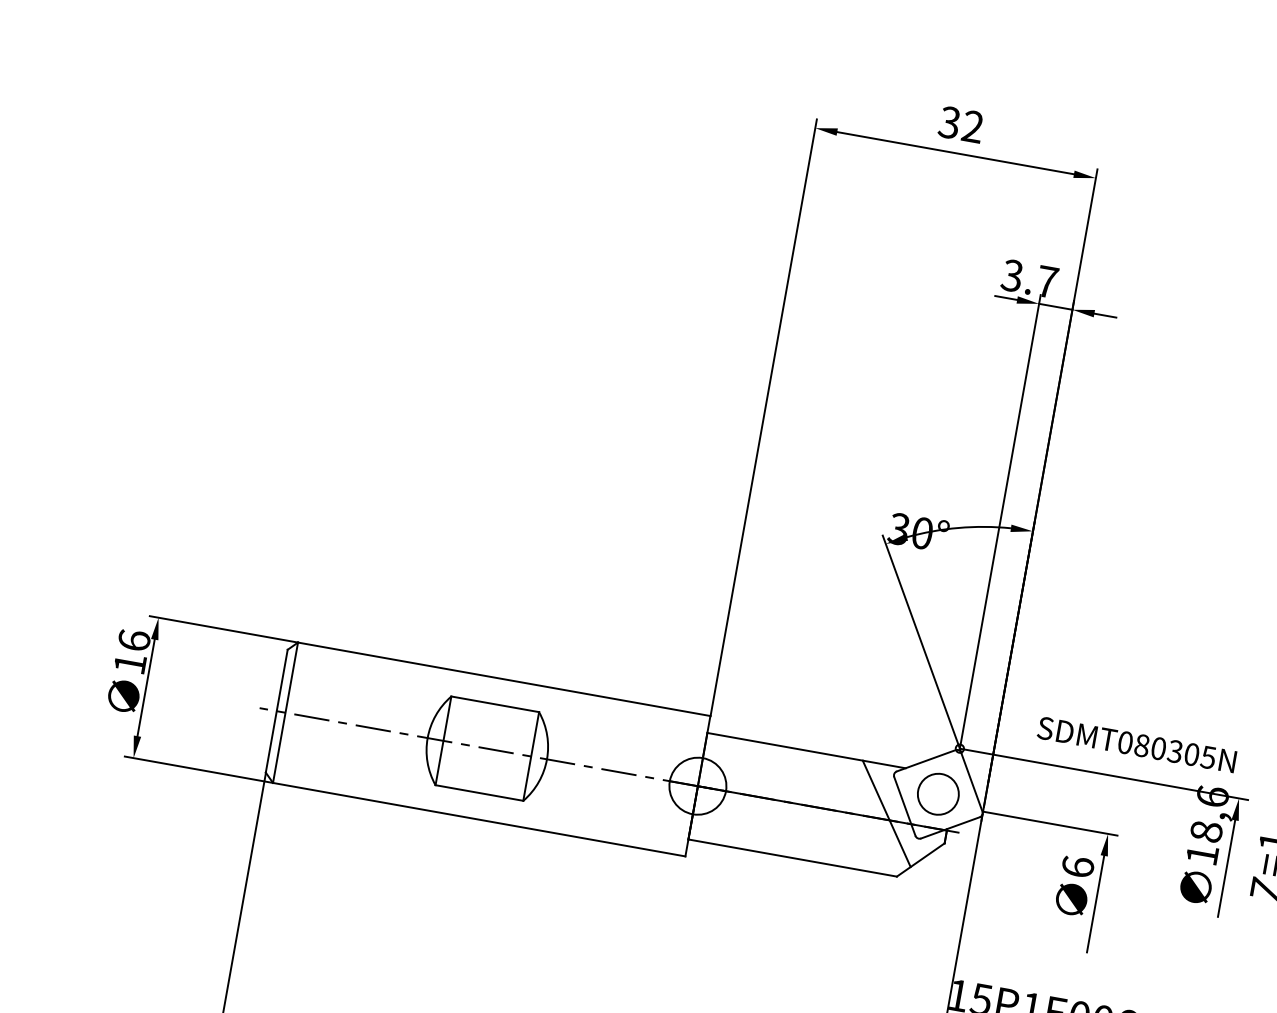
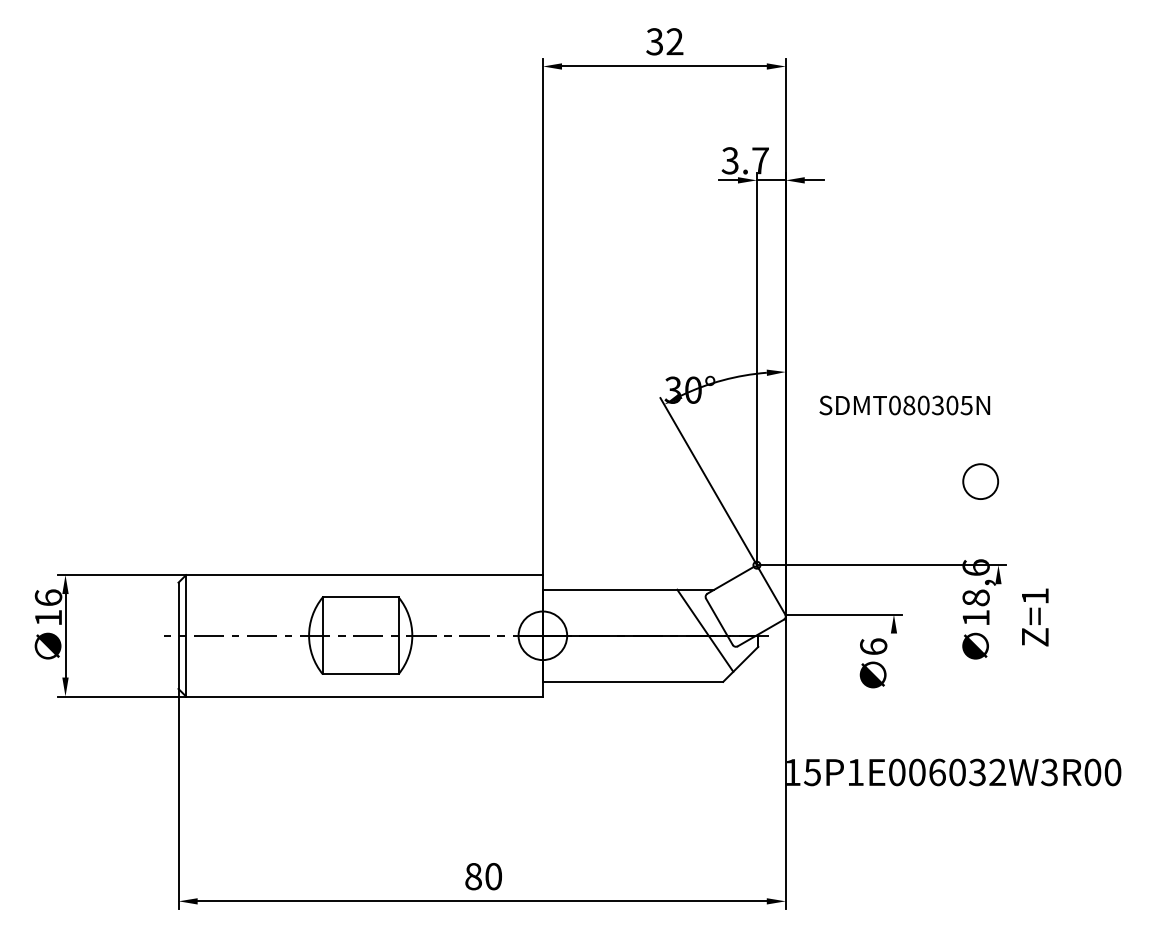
text: (1136, 744) -> (904, 405), moved
circle: (938, 794) -> (980, 481), moved
line: (1226, 868) -> (998, 625), removed
line: (1095, 904) -> (893, 675), removed

